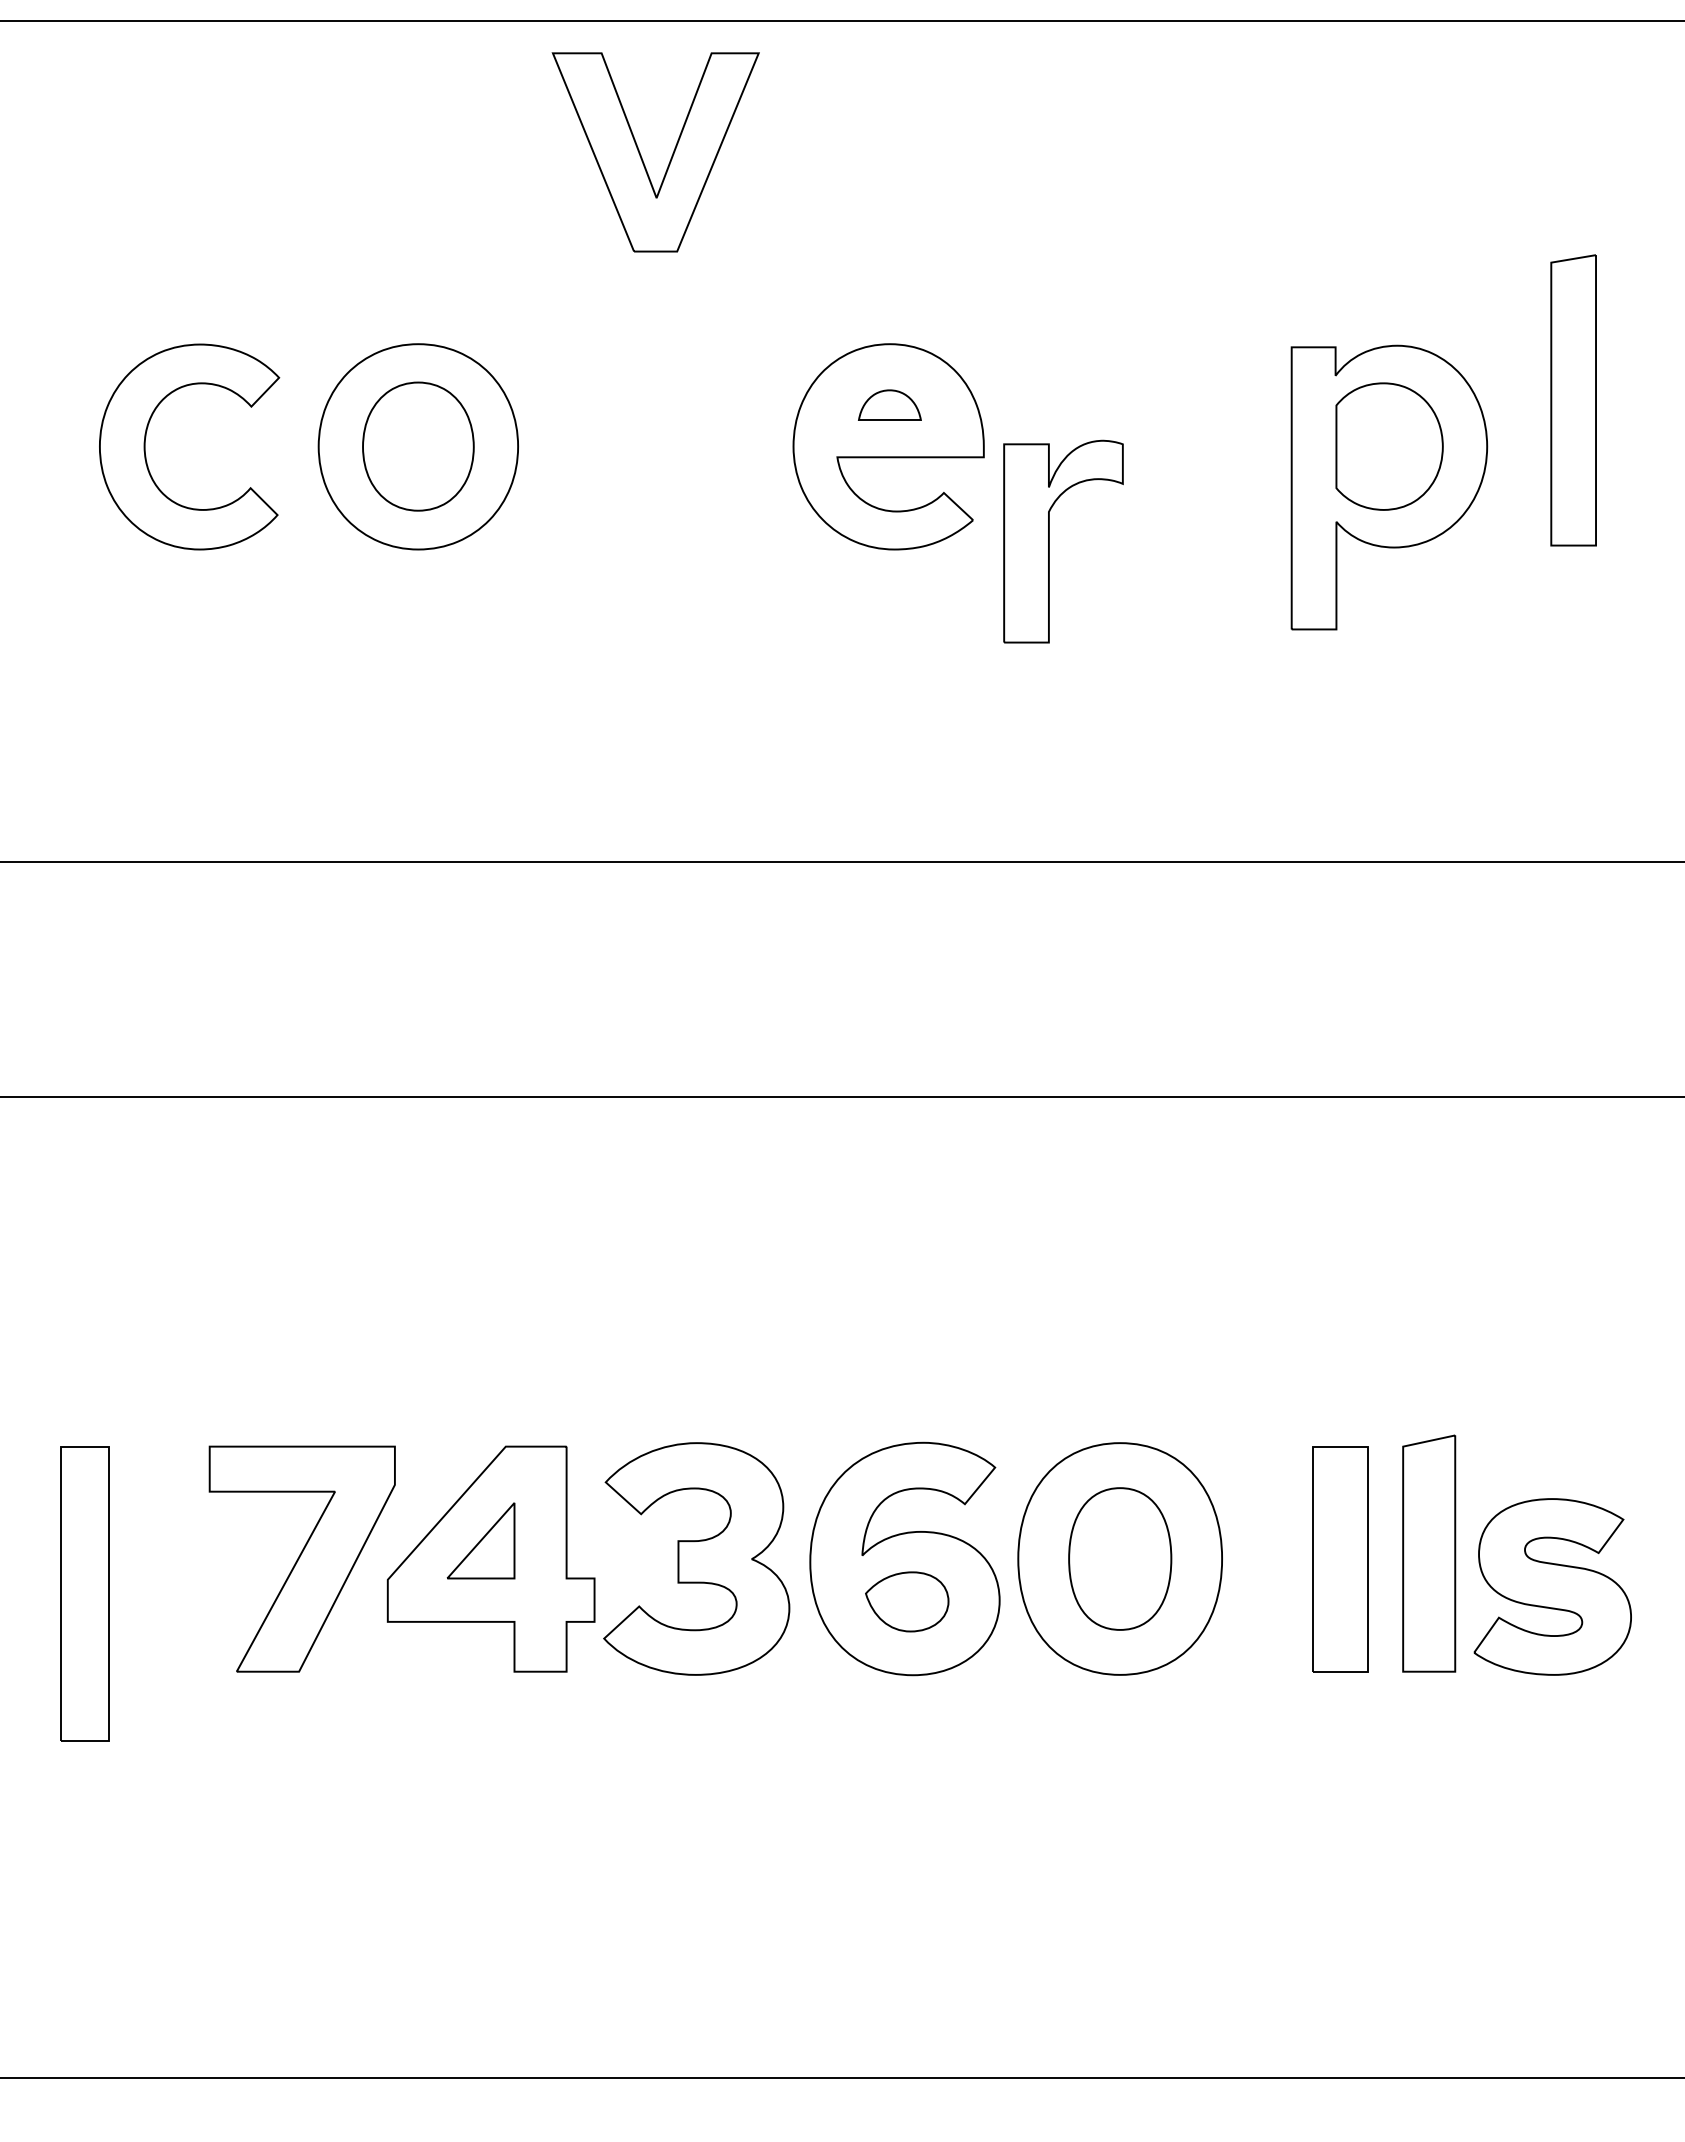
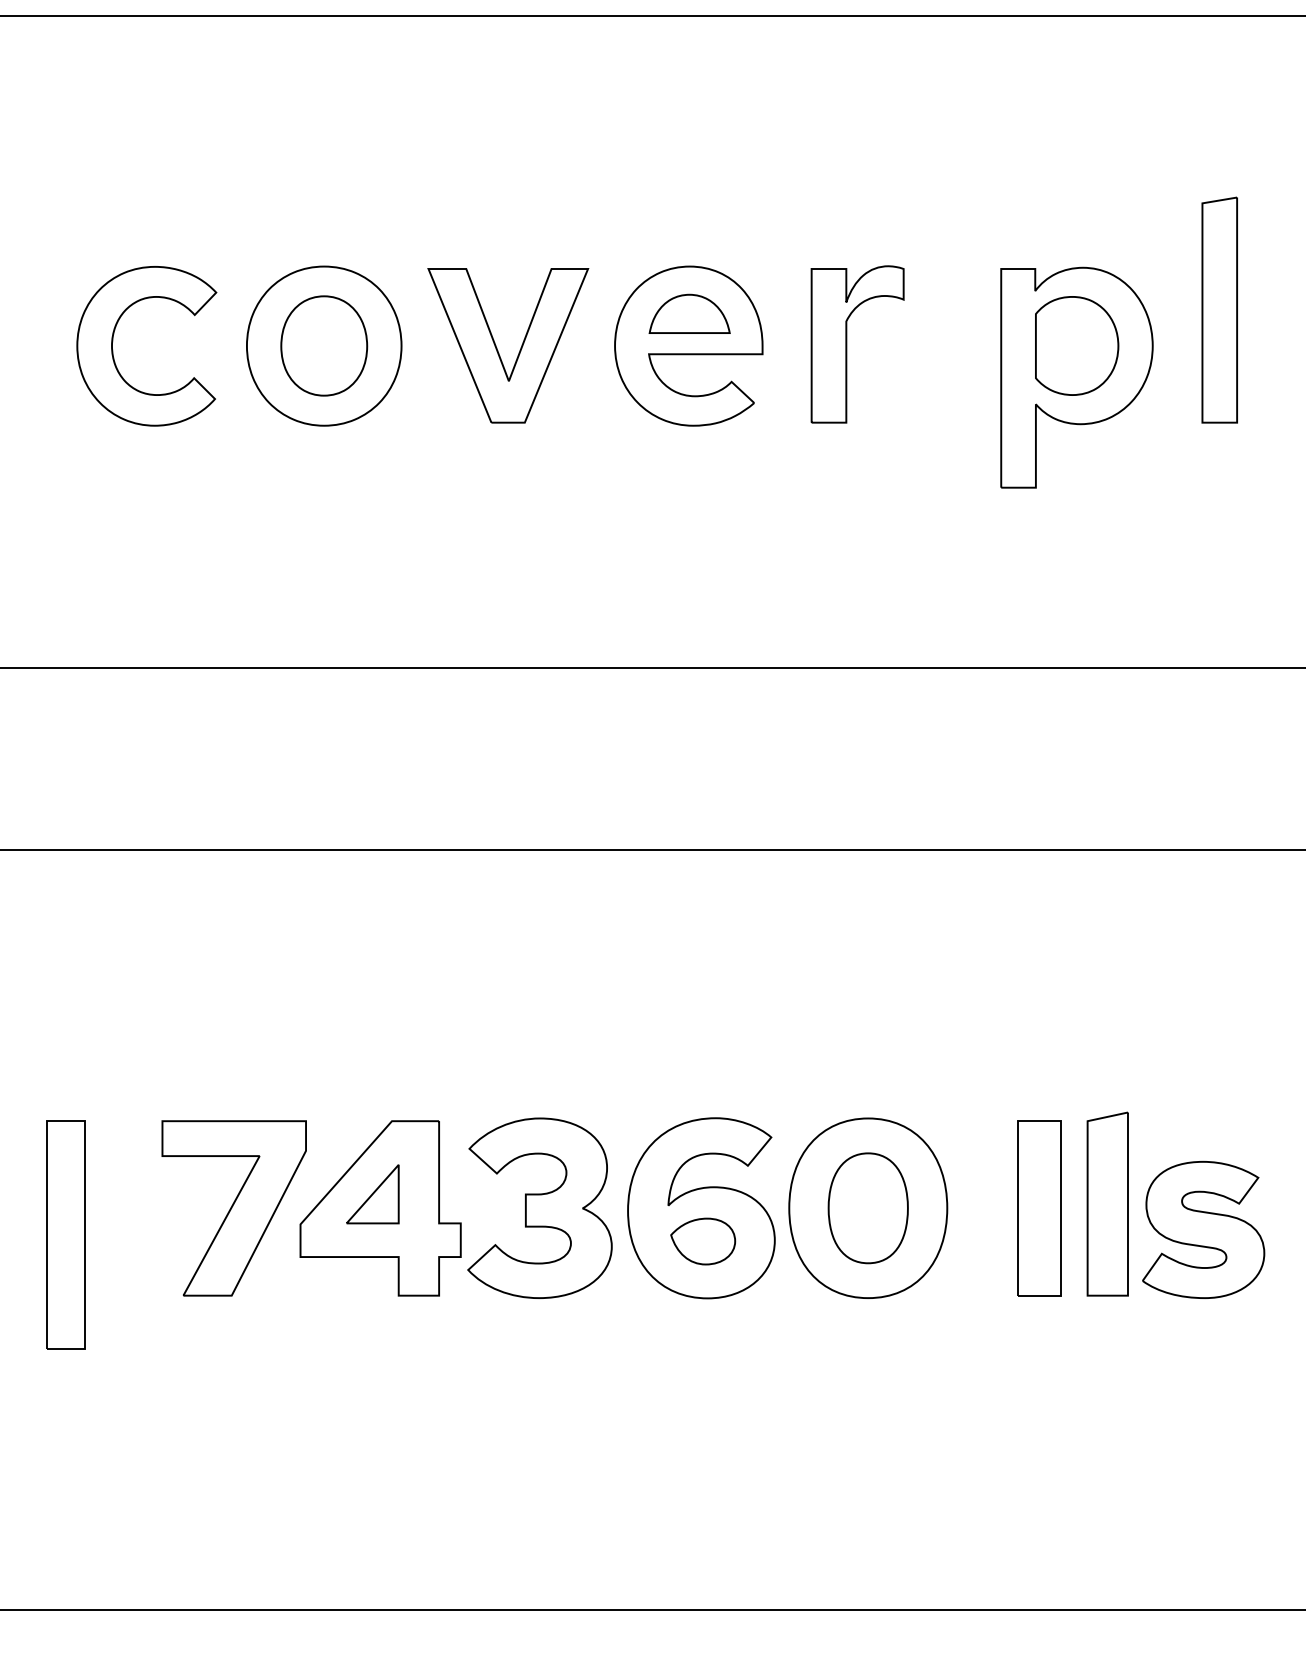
part: (642, 157) -> (497, 349), moved
part: (889, 404) -> (689, 313), size x1.67
part: (1049, 541) -> (846, 344), moved

